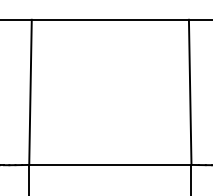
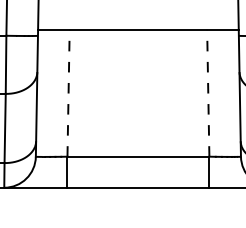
line: (30, 91) -> (68, 92), solid -> dashed
line: (190, 91) -> (208, 92), solid -> dashed

